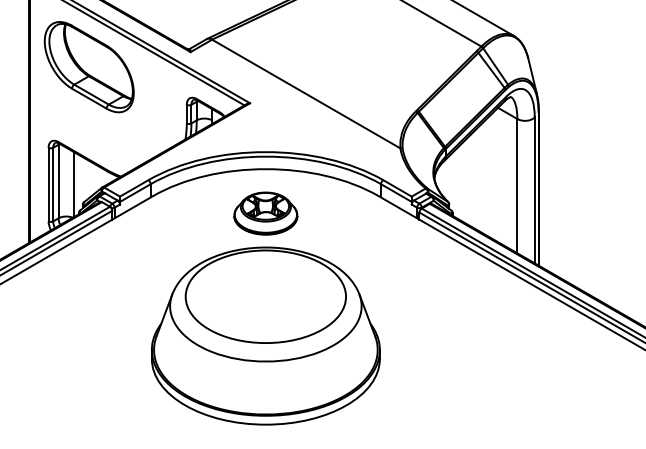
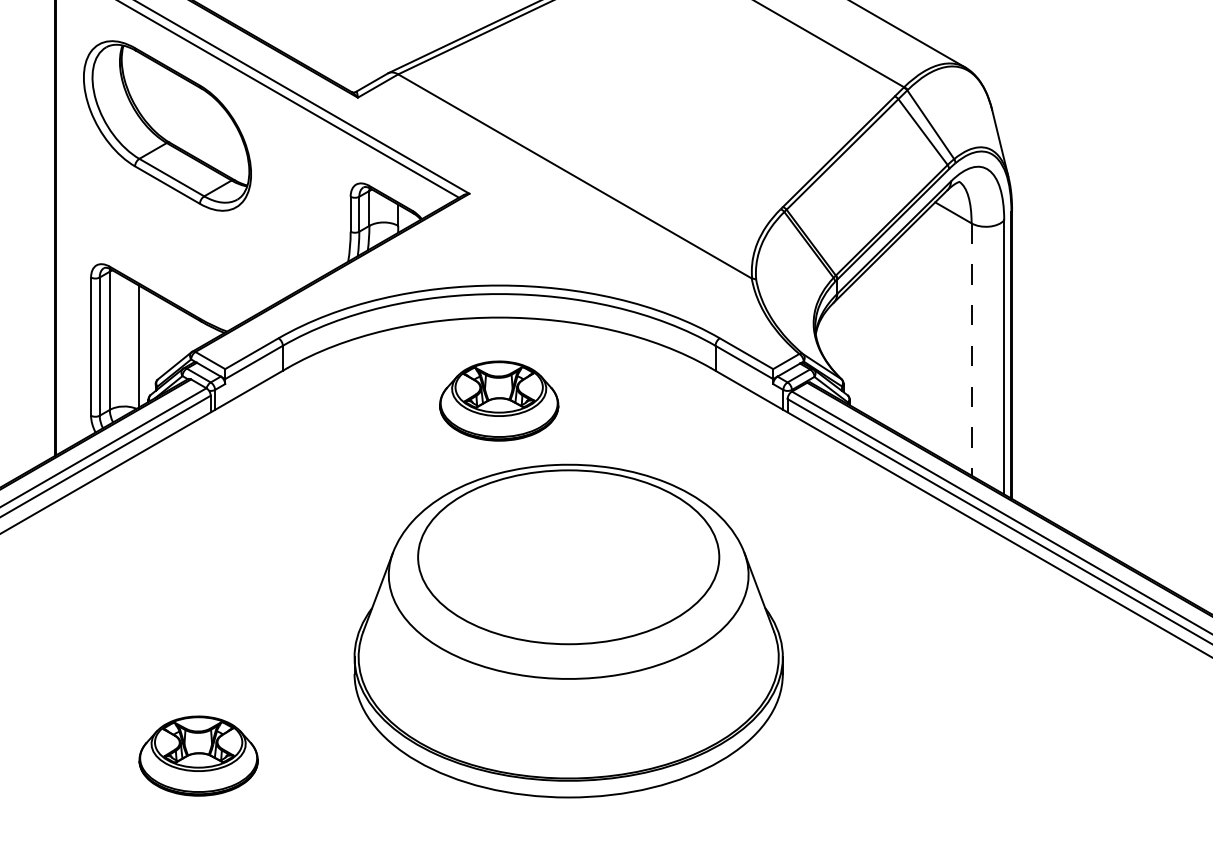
line: (517, 186) -> (971, 350), solid -> dashed
part: (265, 335) -> (567, 630), moved
part: (105, 402) -> (197, 755), added

